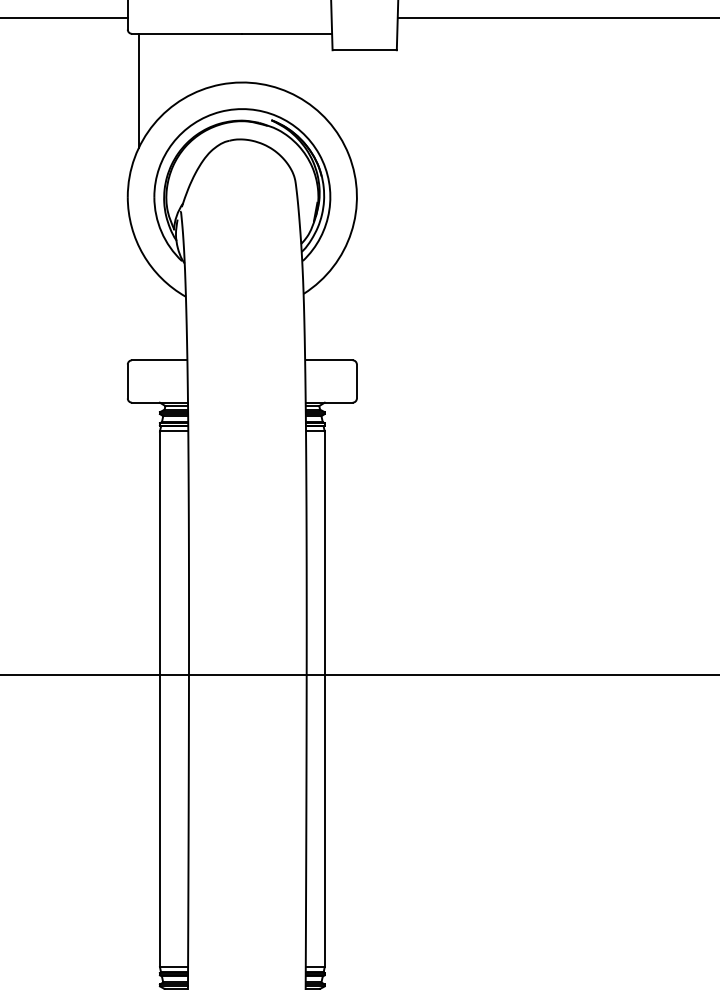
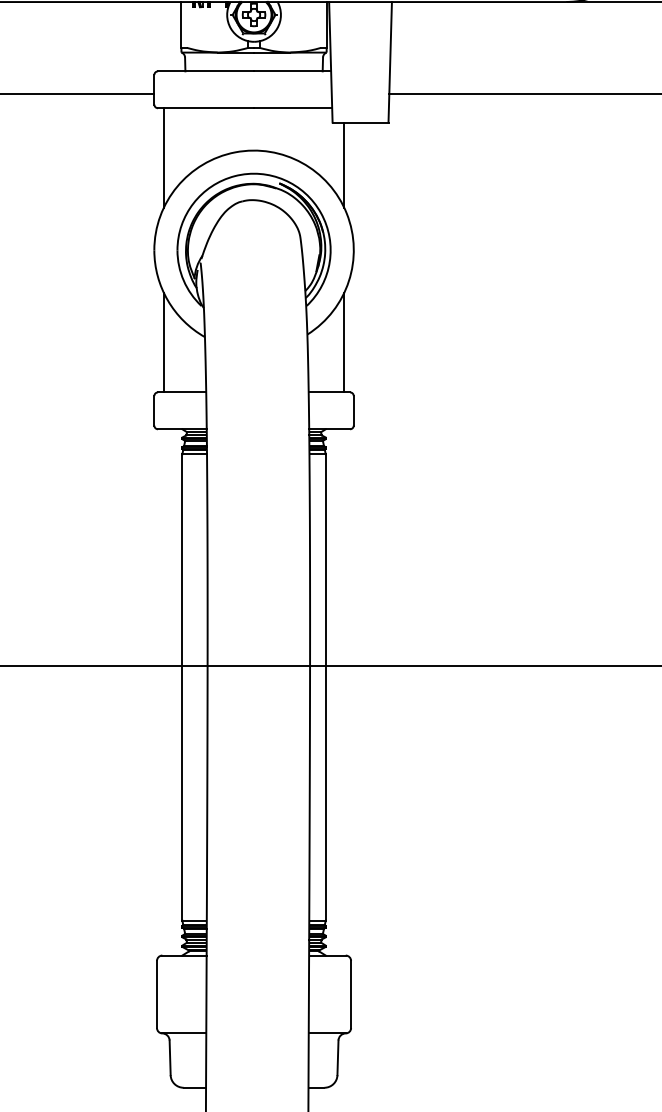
line: (346, 98) -> (344, 164), added
line: (138, 302) -> (163, 342), added
line: (346, 302) -> (344, 342), added

